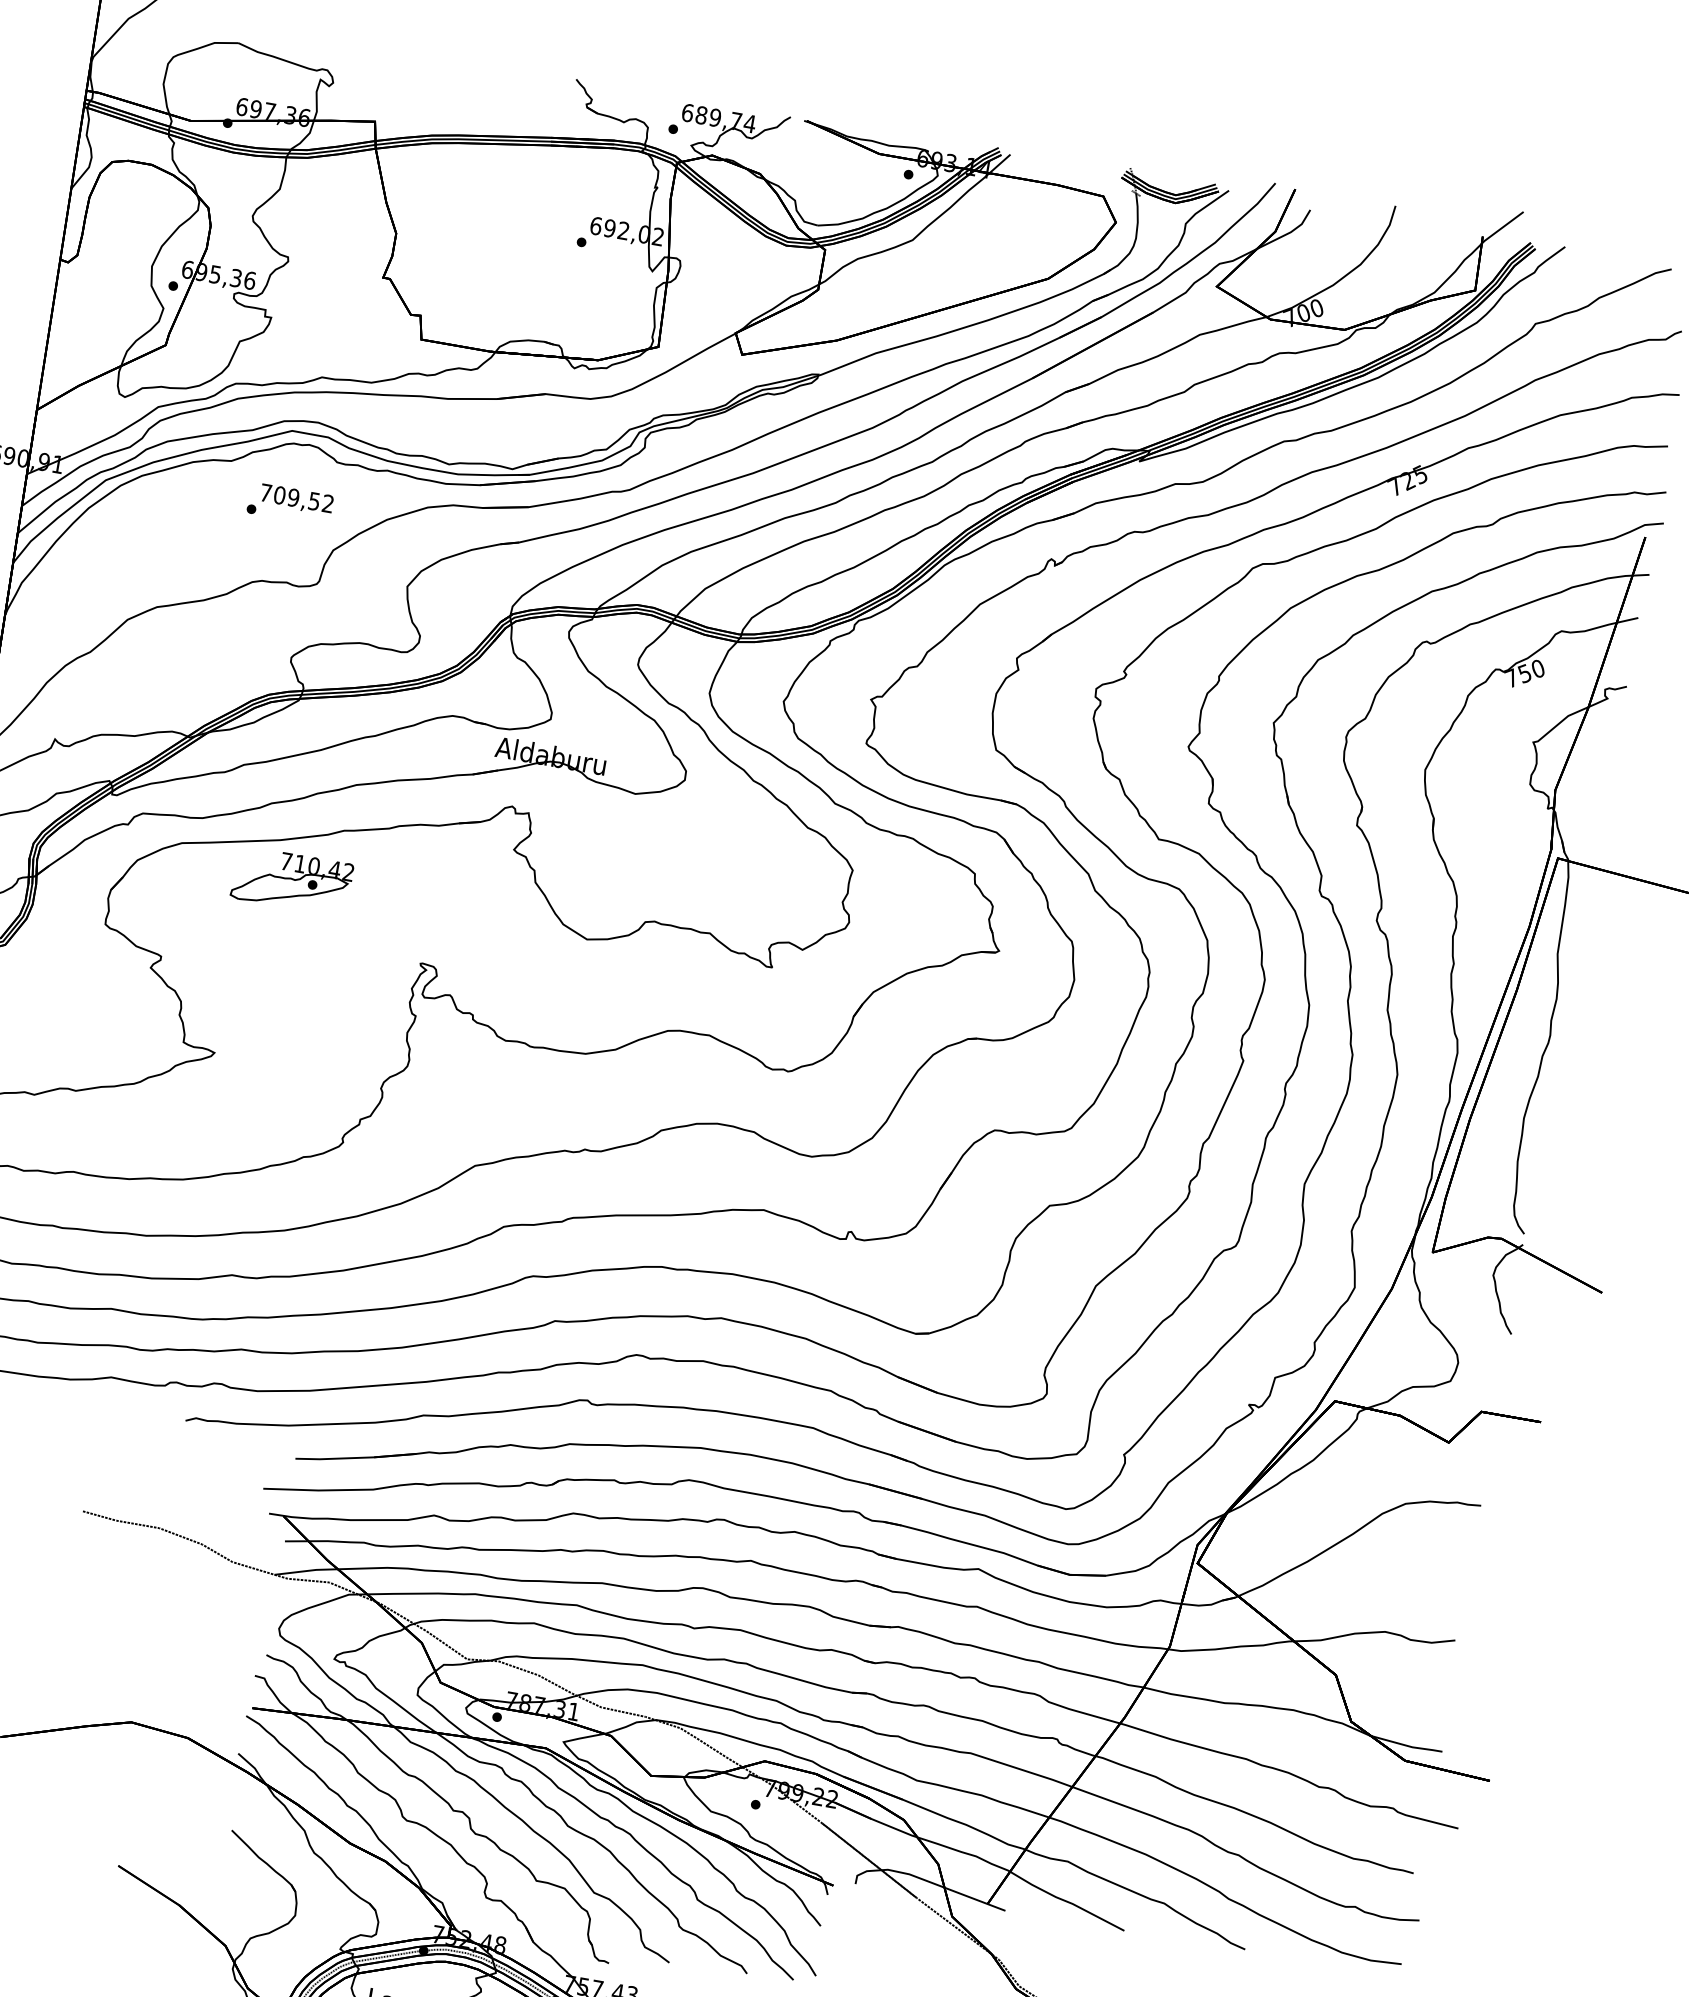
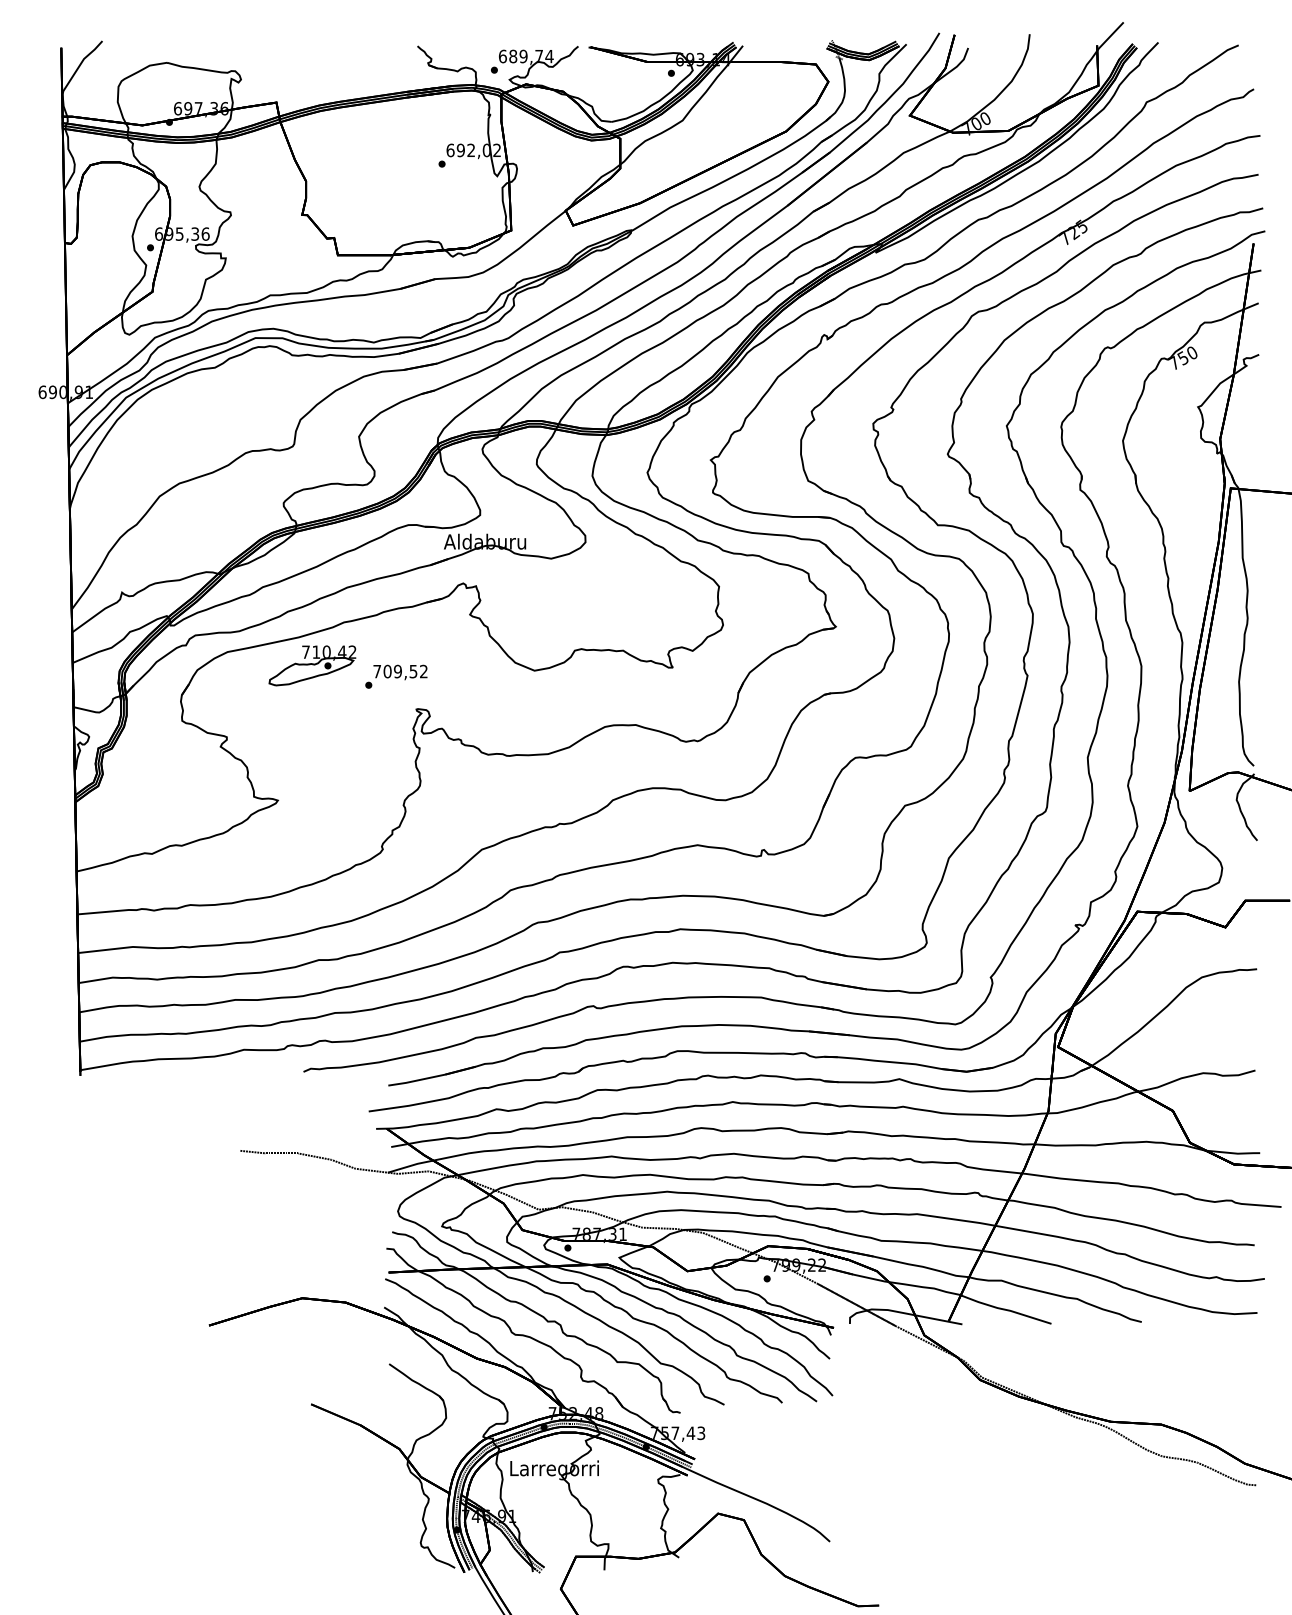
text: (290, 504) -> (396, 676), moved

